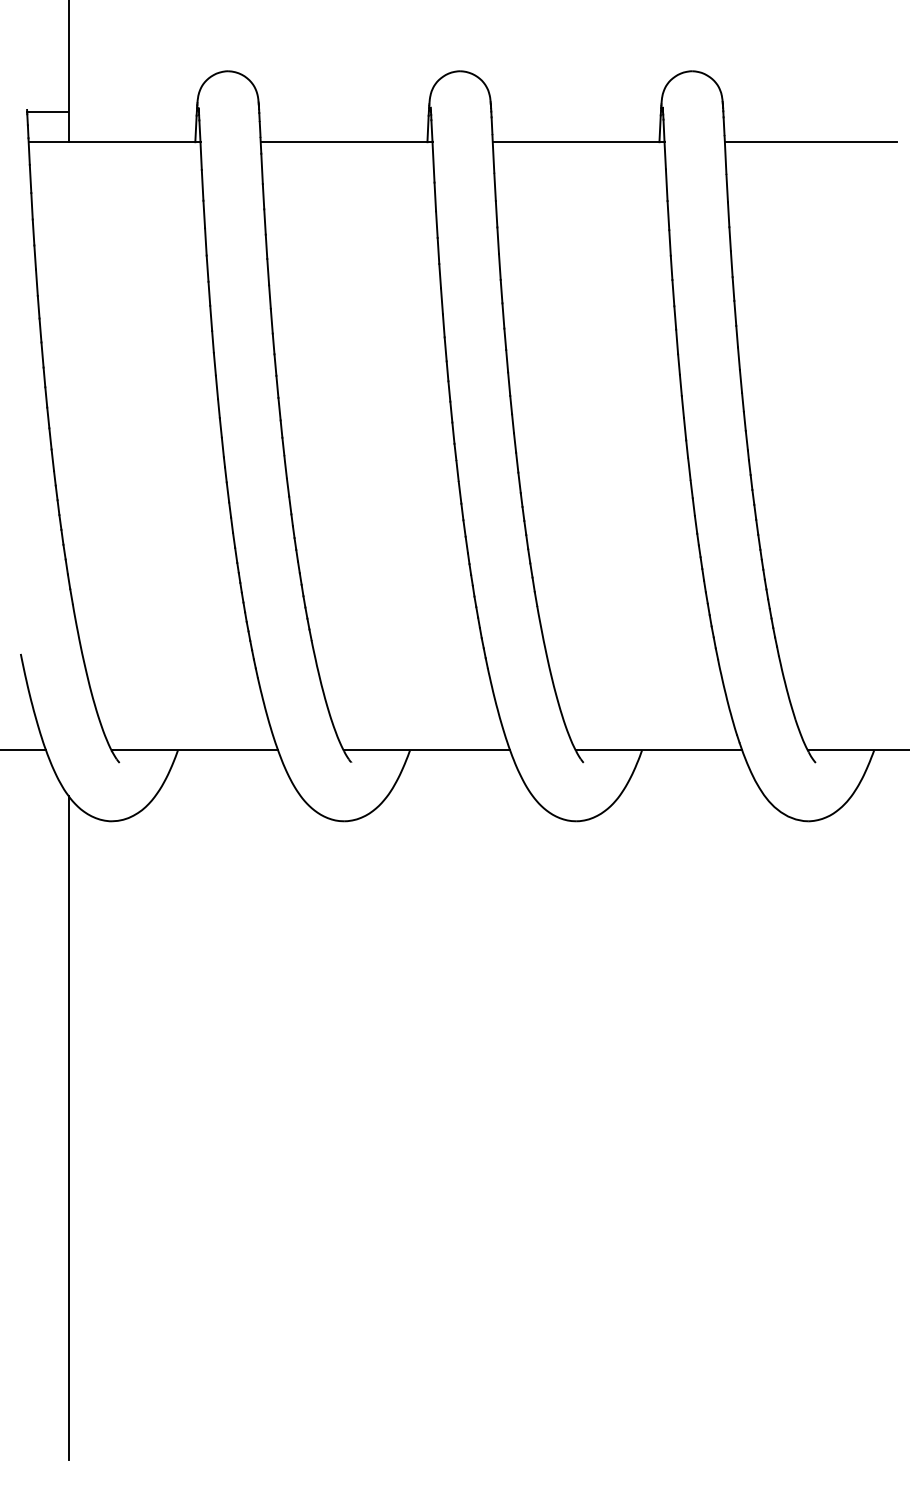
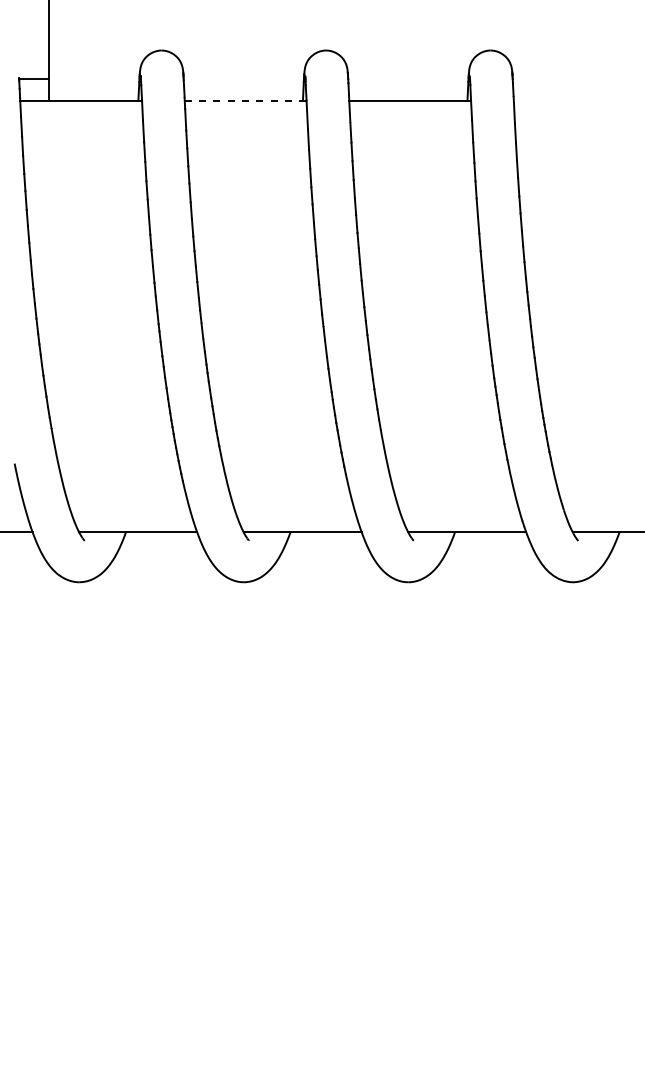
line: (346, 142) -> (245, 101), solid -> dashed
line: (810, 142) -> (574, 101), removed
line: (68, 1127) -> (48, 799), removed

